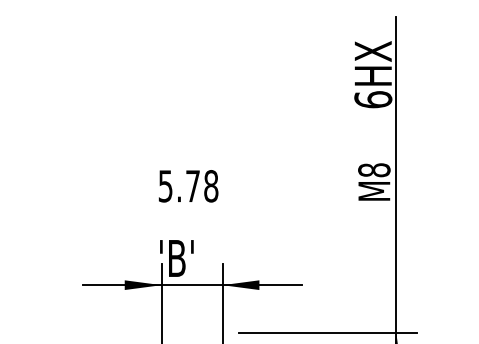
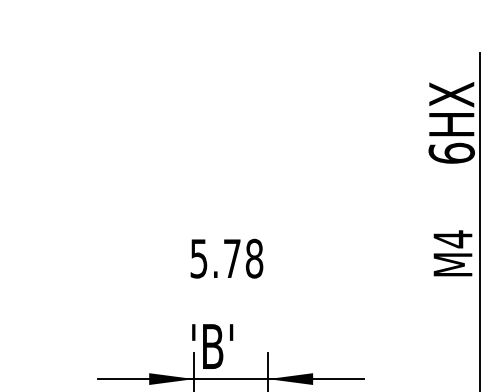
text: (374, 170) -> (453, 239), M8 -> M4

